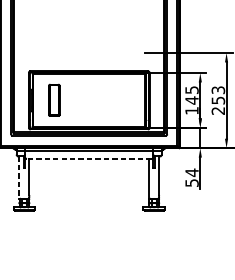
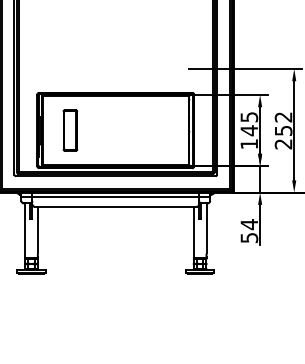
text: (218, 90) -> (283, 117), 253 -> 252
line: (89, 158) -> (115, 206), dashed -> solid
line: (19, 178) -> (24, 231), dashed -> solid

